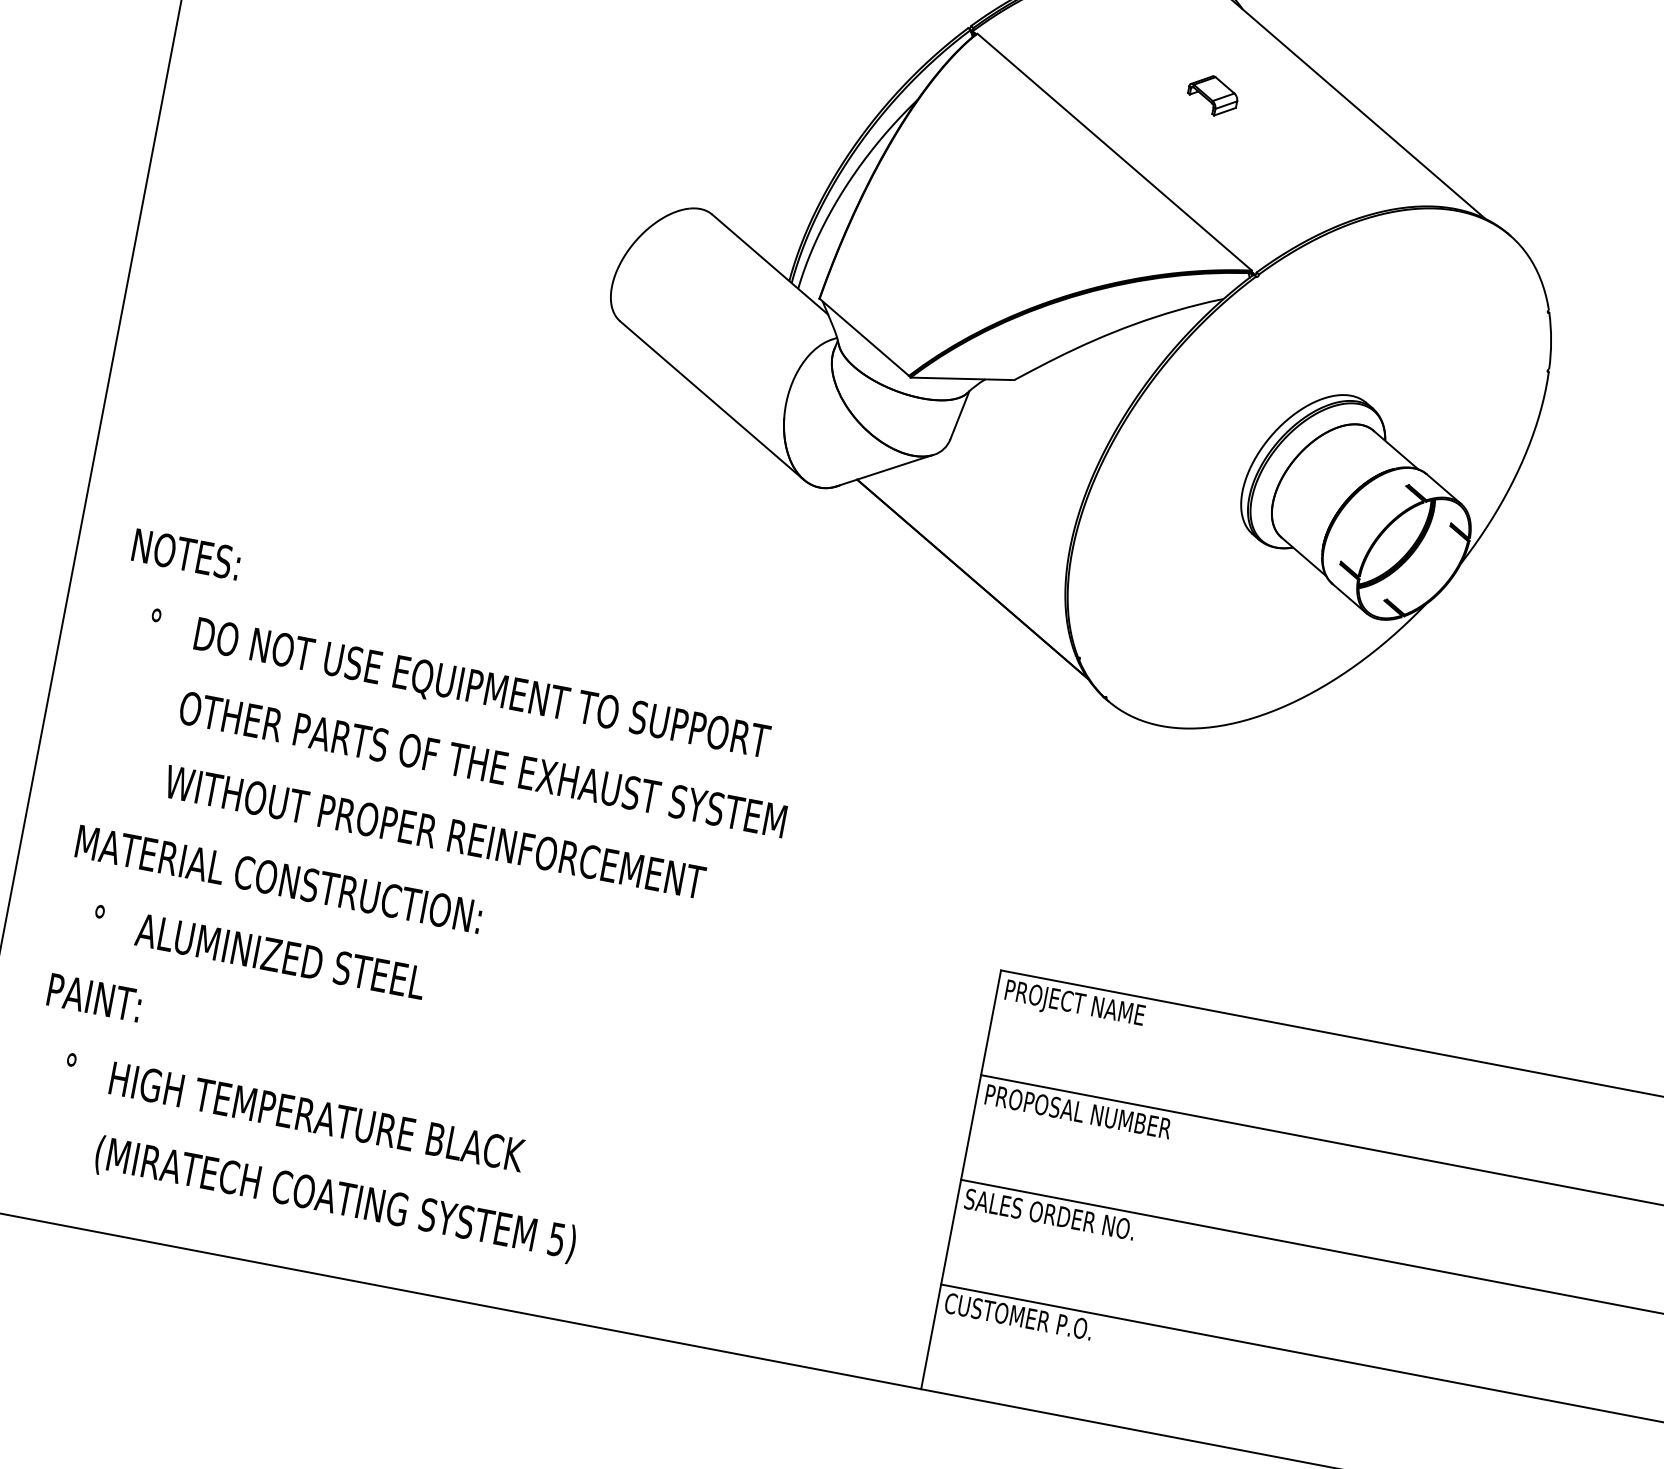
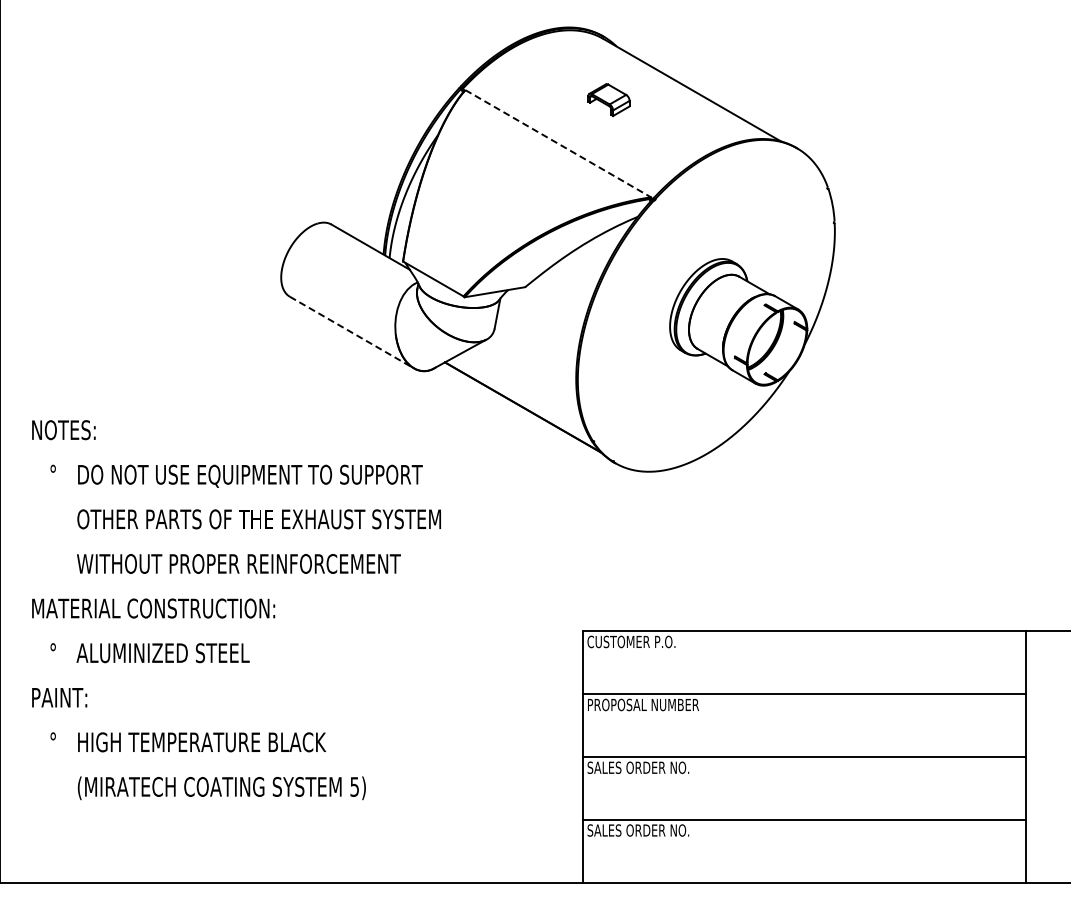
part: (1212, 94) -> (608, 99), size x1.4
line: (1115, 151) -> (558, 143), solid -> dashed
line: (711, 400) -> (351, 332), solid -> dashed
text: (416, 908) -> (236, 610), moved
text: (1077, 1005) -> (631, 643), PROJECT NAME -> CUSTOMER P.O.
text: (1030, 1318) -> (638, 830), CUSTOMER P.O. -> SALES ORDER NO.

